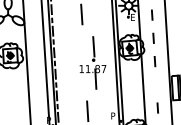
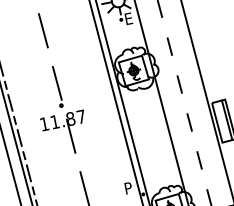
part: (92, 62) -> (60, 109), moved
line: (156, 84) -> (189, 121), added

